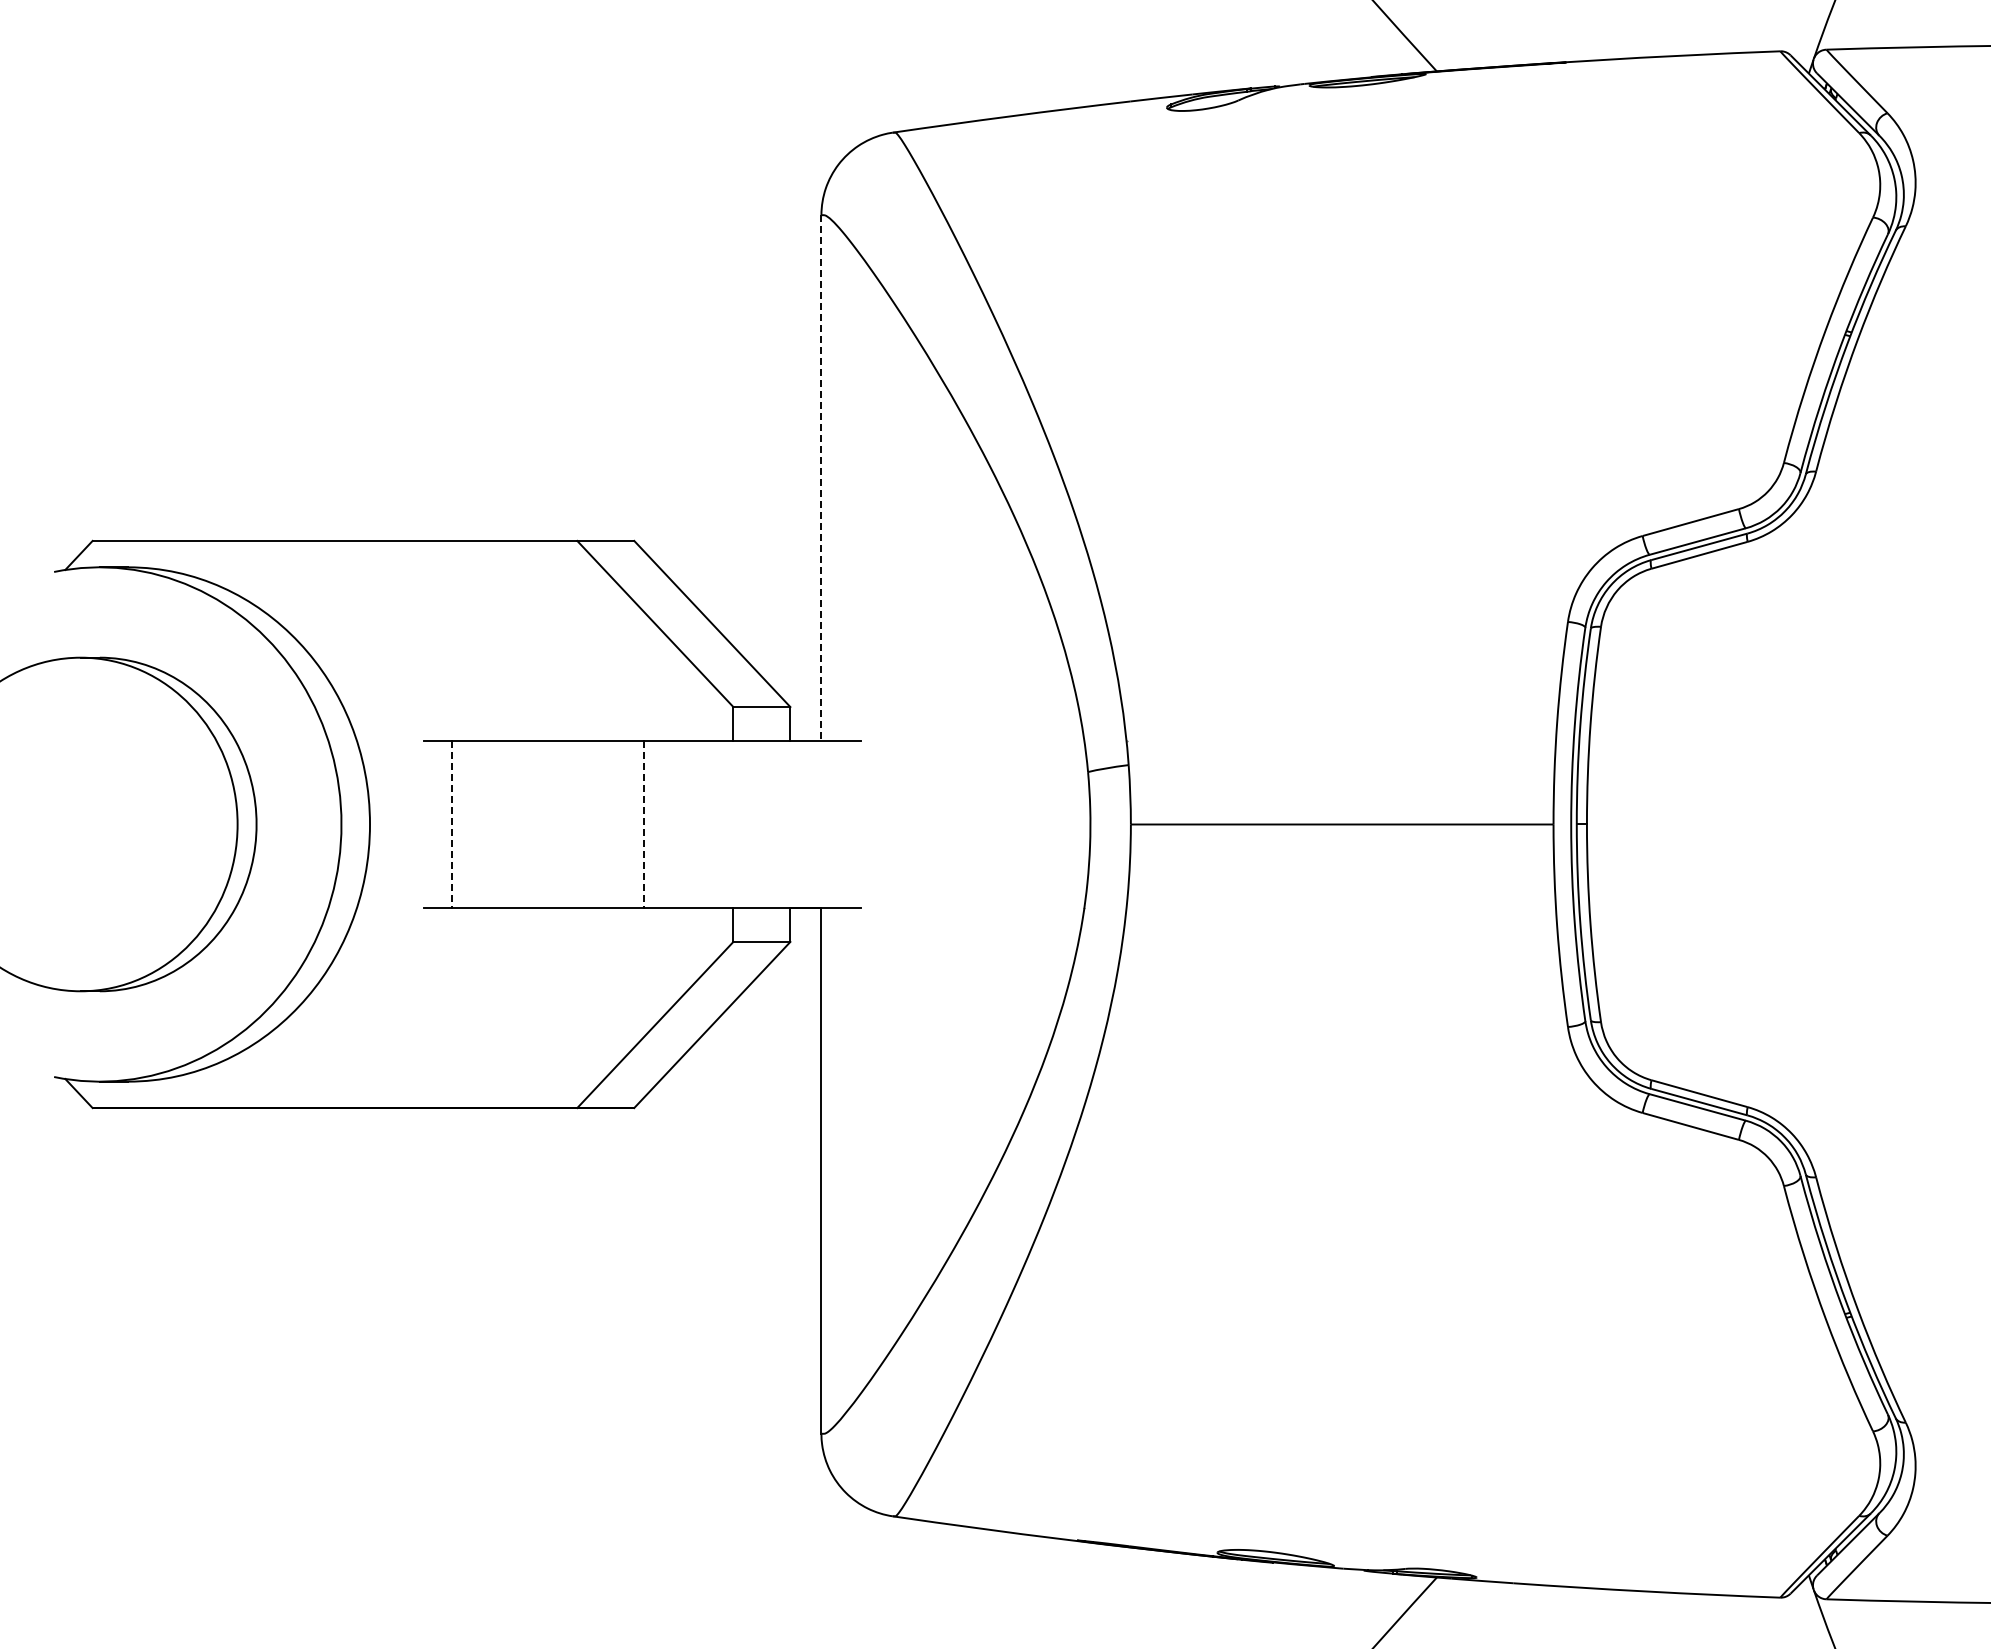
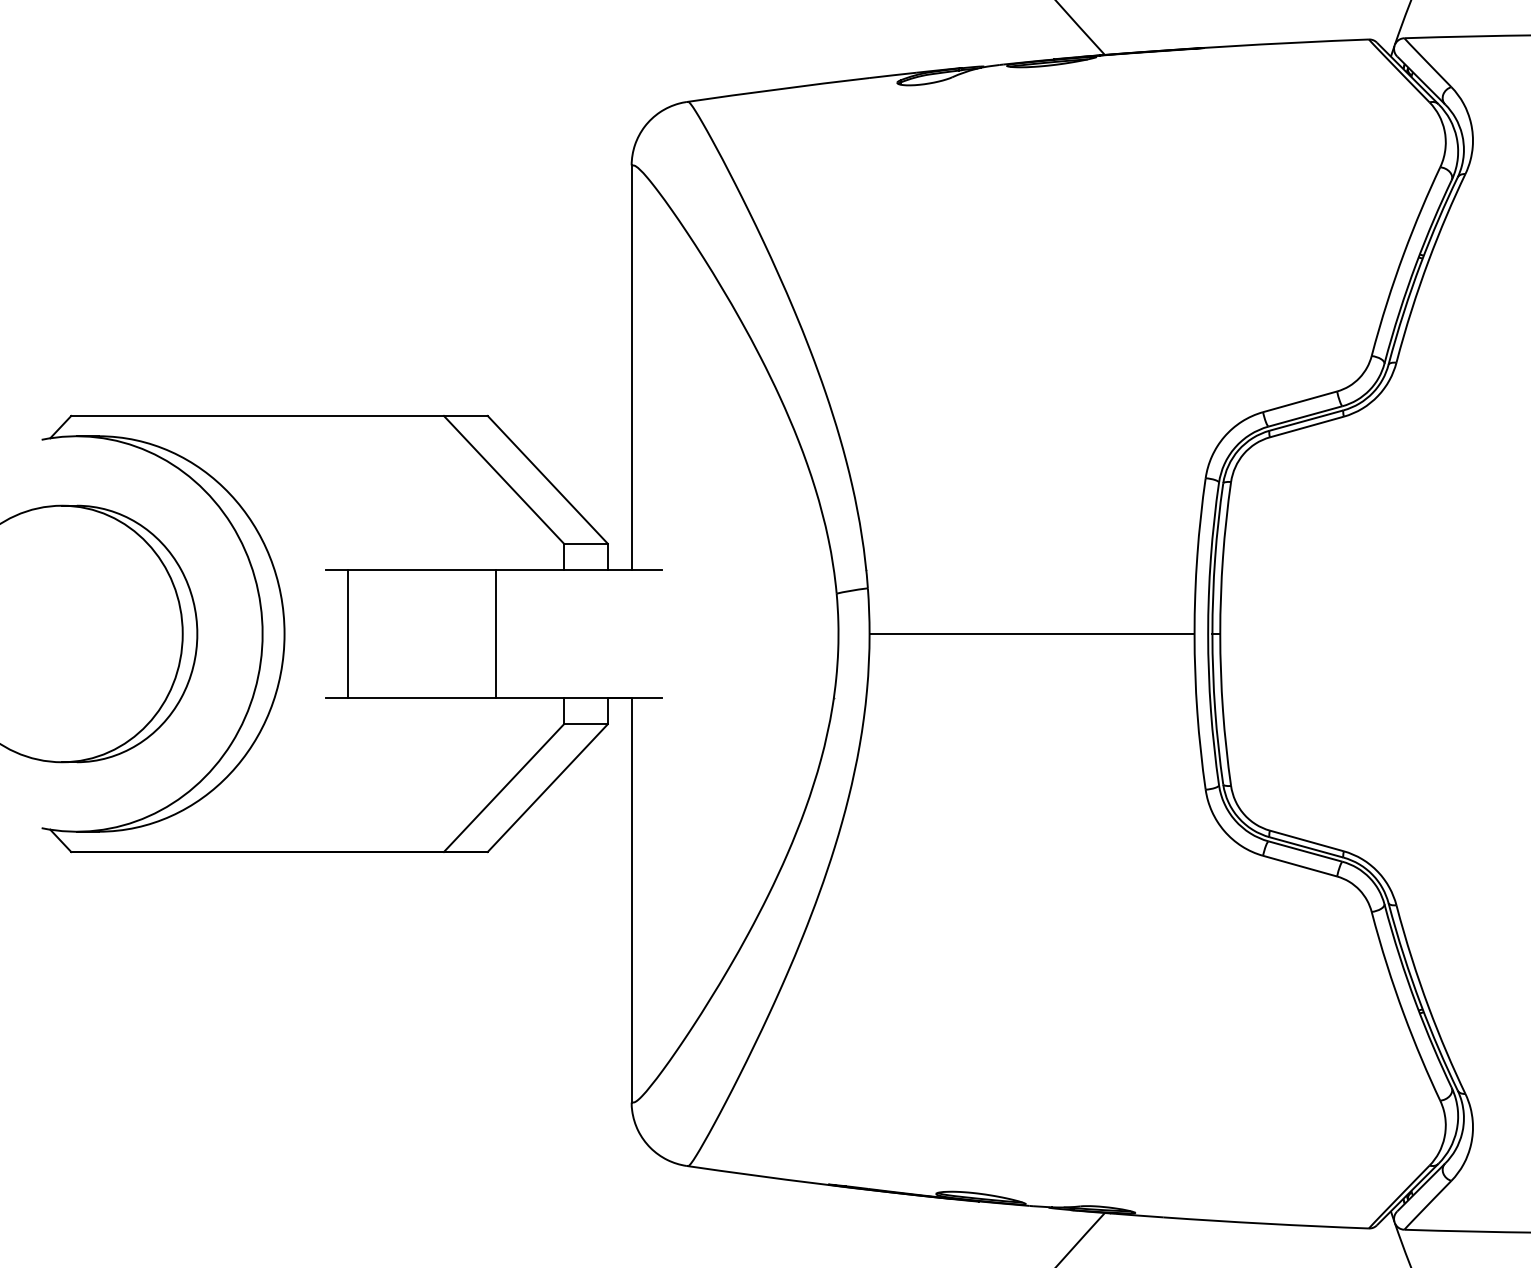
line: (821, 478) -> (631, 367), dashed -> solid
line: (451, 824) -> (347, 634), dashed -> solid
line: (644, 824) -> (495, 634), dashed -> solid

